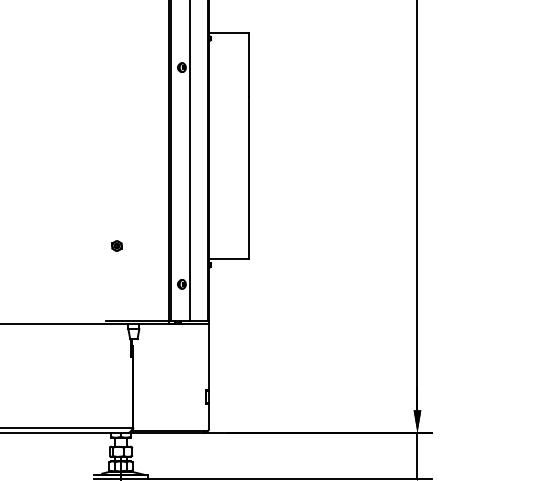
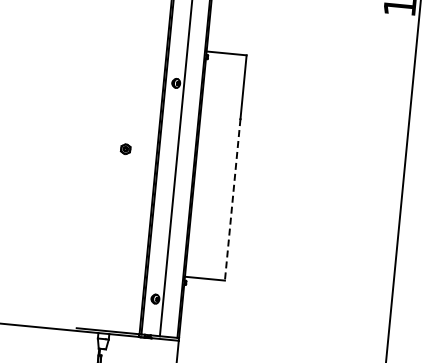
line: (249, 178) -> (232, 200), solid -> dashed
part: (116, 245) -> (125, 148), moved

